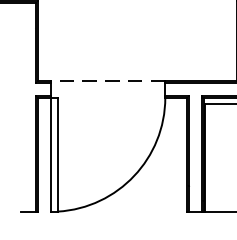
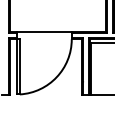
line: (108, 81) -> (44, 31), dashed -> solid

